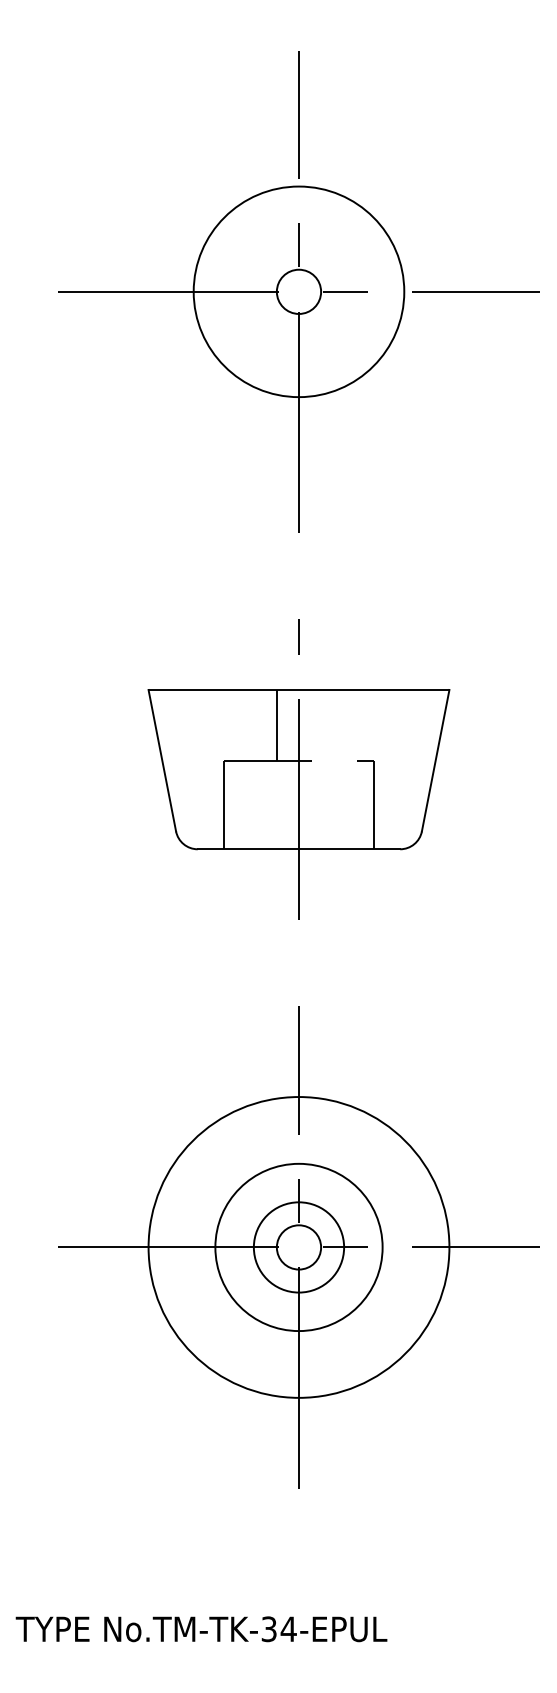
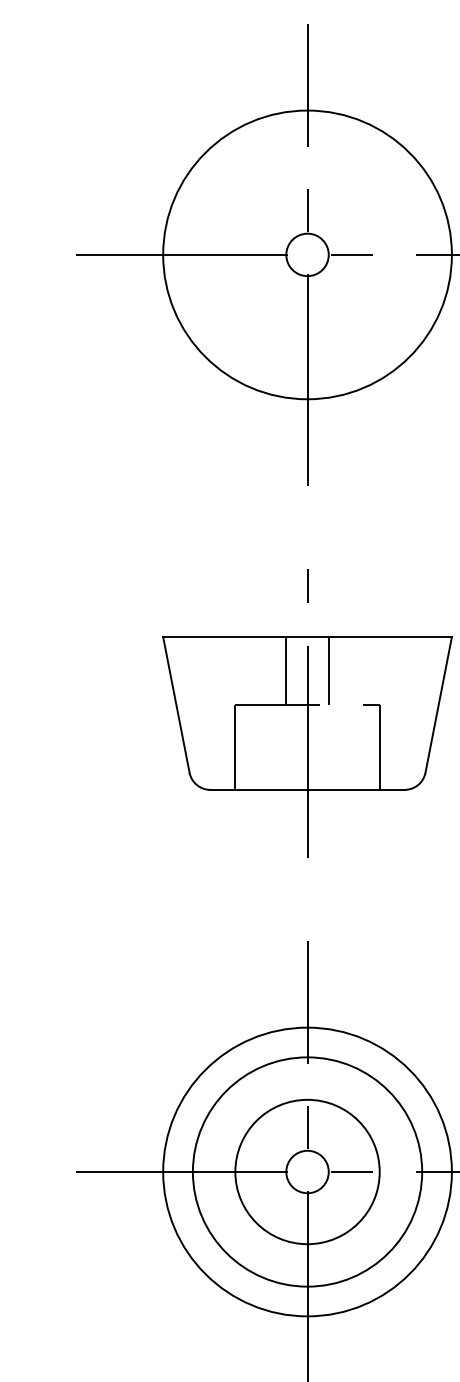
circle: (298, 291) -> (307, 254), size x1.43
line: (321, 725) -> (329, 671), added
circle: (298, 1247) -> (307, 1172), size x1.43
circle: (298, 1247) -> (307, 1172), size x1.67

